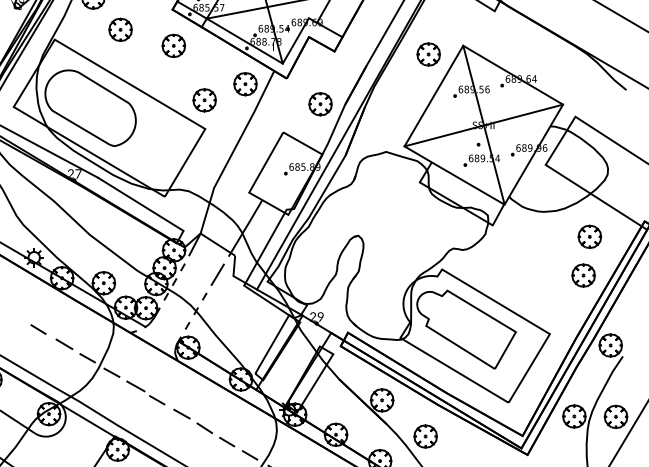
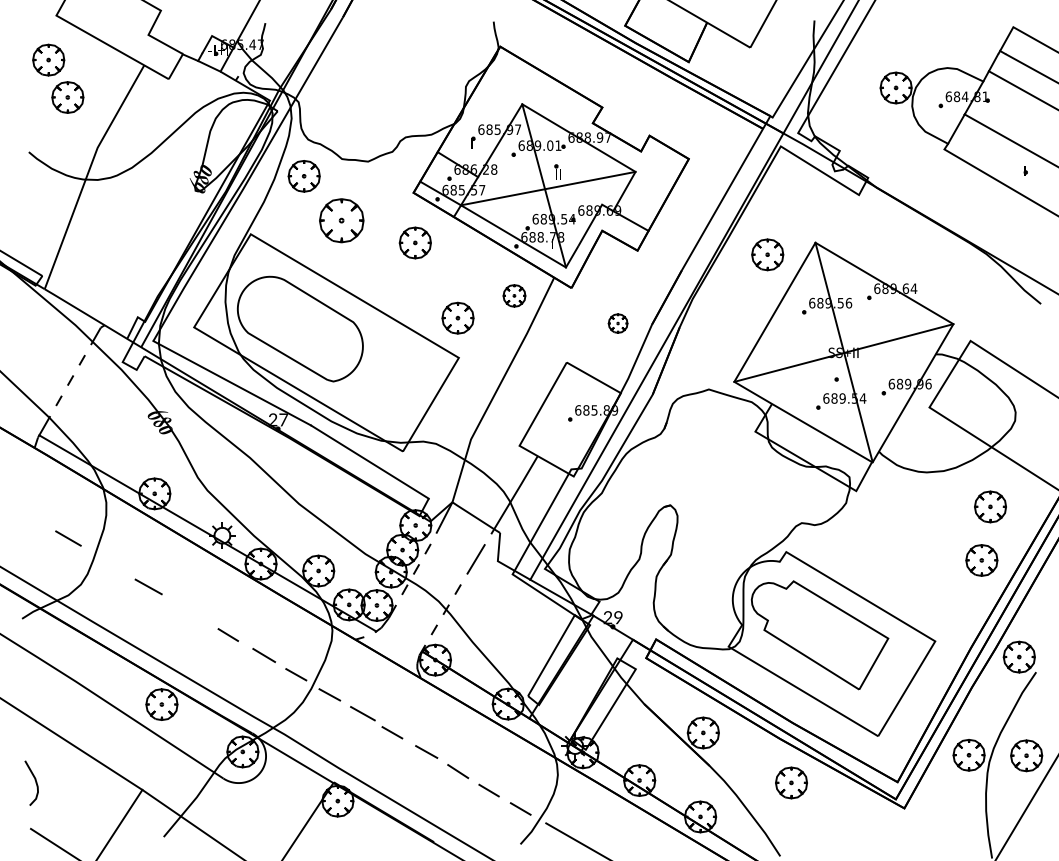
part: (120, 29) -> (341, 220), size x1.4
part: (245, 83) -> (514, 295), size x0.7
part: (320, 104) -> (617, 323), size x0.6
part: (425, 436) -> (791, 782), moved

